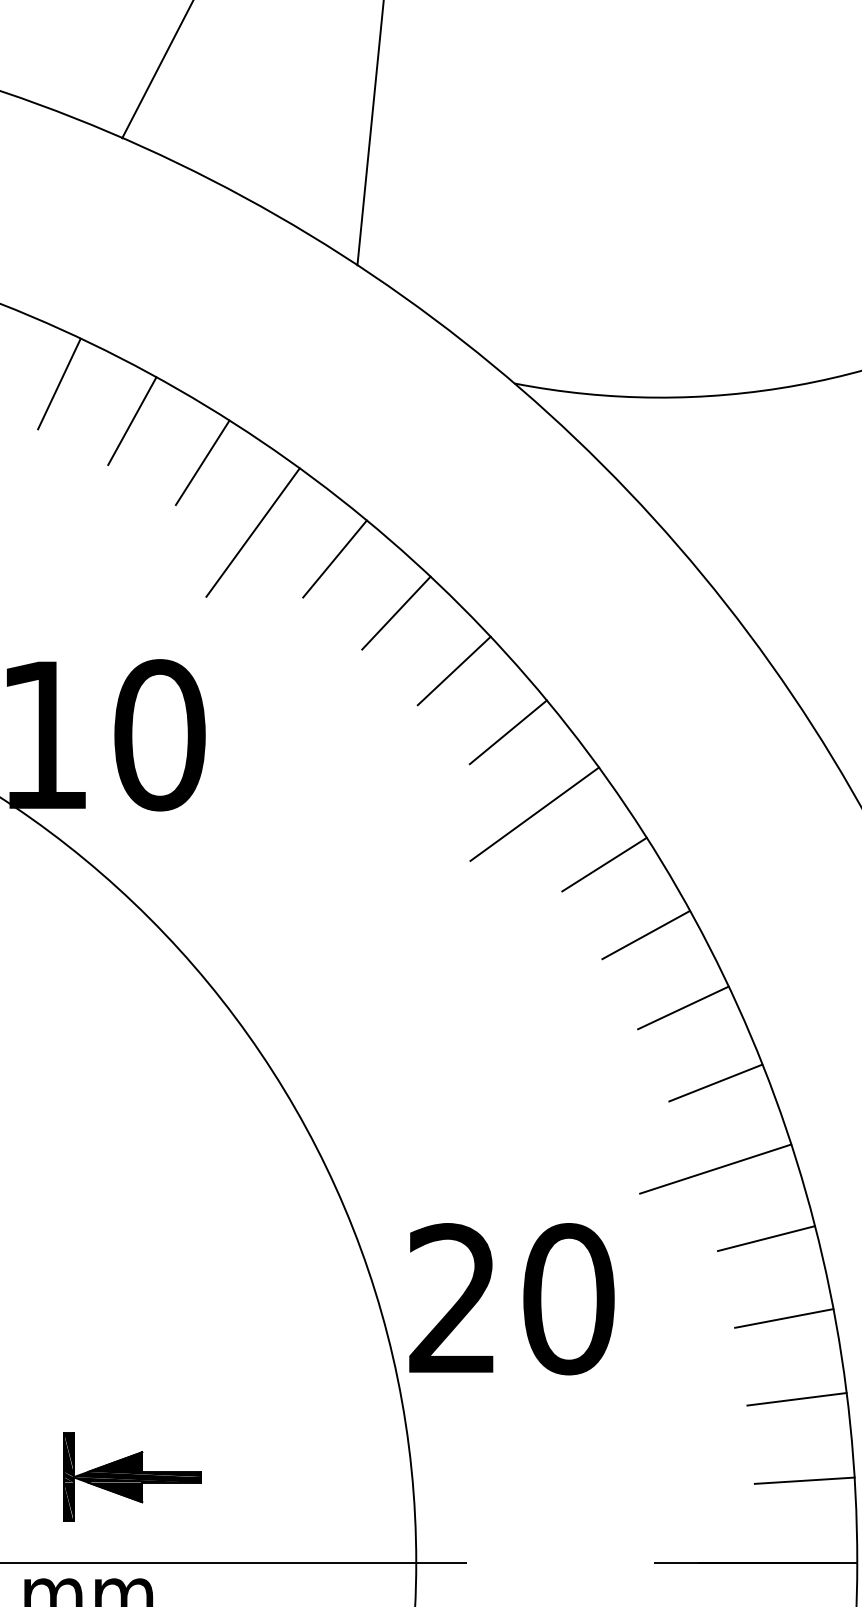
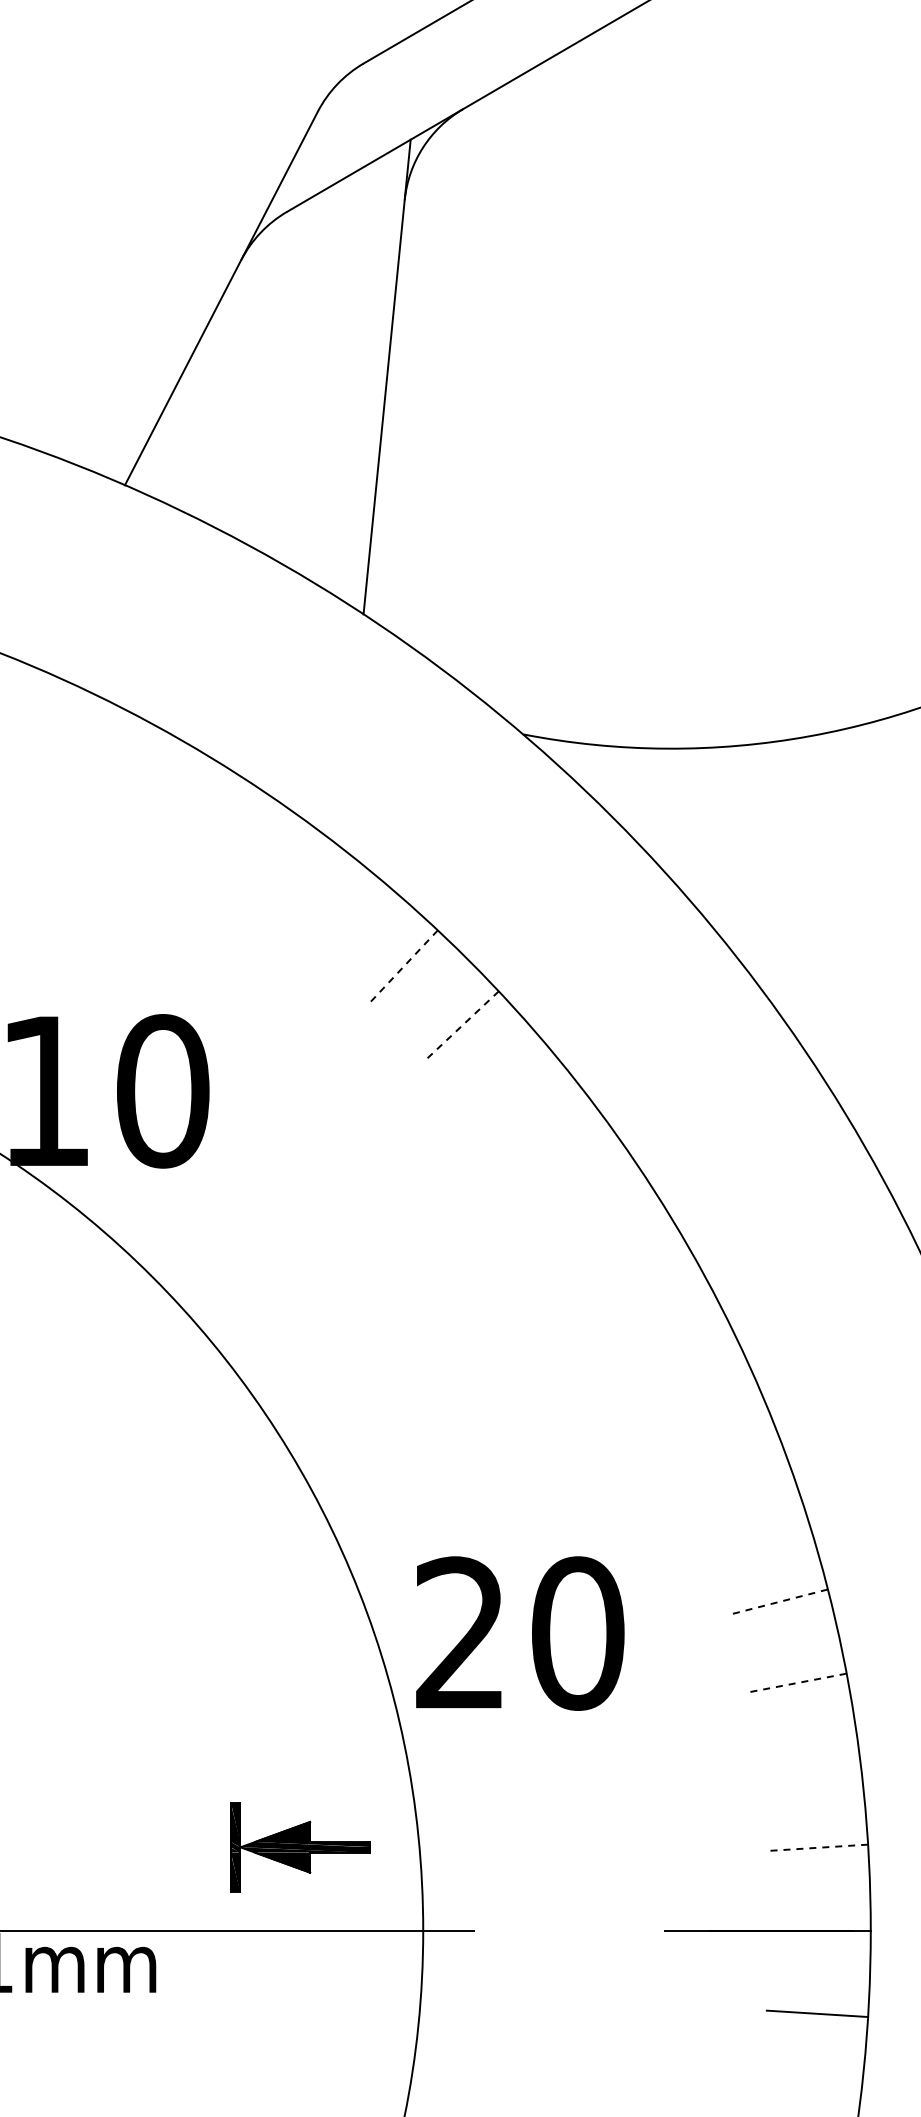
line: (58, 383) -> (60, 734), removed
line: (131, 421) -> (134, 772), removed
line: (202, 462) -> (206, 814), removed
line: (252, 532) -> (257, 885), removed
line: (334, 559) -> (340, 912), removed
line: (396, 613) -> (403, 967), solid -> dashed
line: (453, 671) -> (461, 1026), solid -> dashed
line: (508, 732) -> (516, 1088), removed
line: (534, 814) -> (543, 1171), removed
line: (604, 864) -> (614, 1222), removed
line: (646, 934) -> (656, 1293), removed
line: (683, 1007) -> (694, 1367), removed
line: (716, 1082) -> (727, 1443), removed
line: (715, 1169) -> (726, 1531), removed
line: (766, 1238) -> (778, 1602), solid -> dashed
text: (512, 1299) -> (520, 1633), moved
line: (784, 1318) -> (796, 1683), solid -> dashed
line: (796, 1398) -> (809, 1764), removed
part: (132, 1477) -> (300, 1847), moved
line: (804, 1480) -> (817, 1847), solid -> dashed

